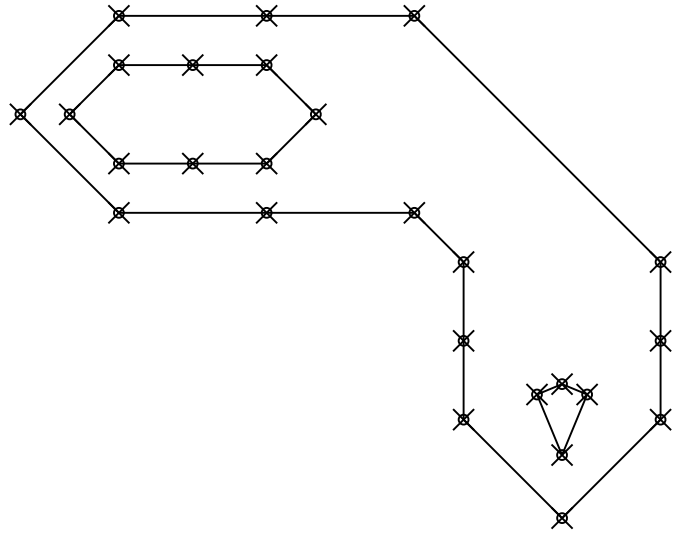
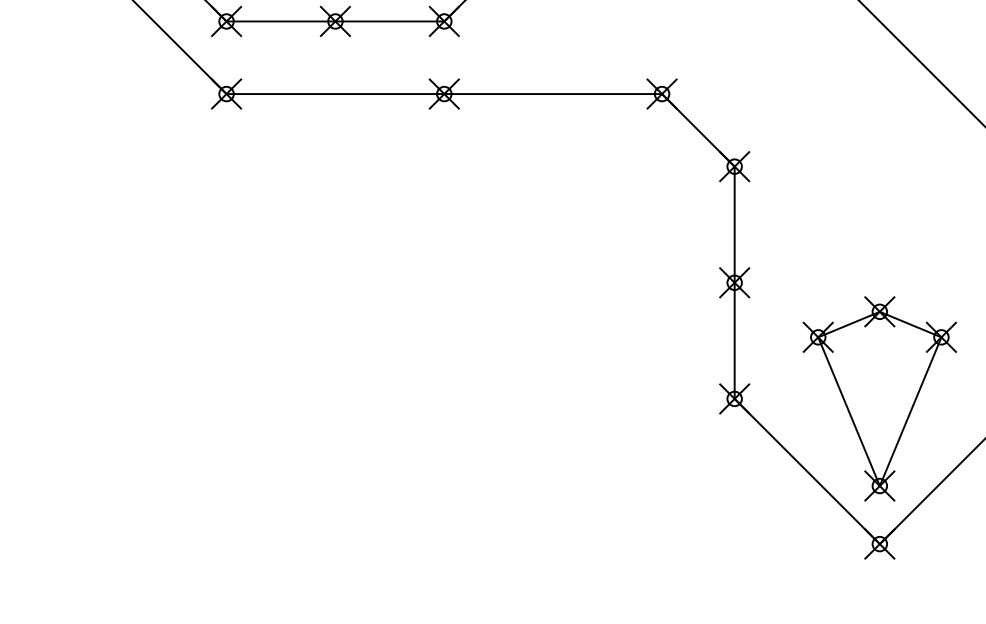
part: (561, 419) -> (878, 398), size x1.67

